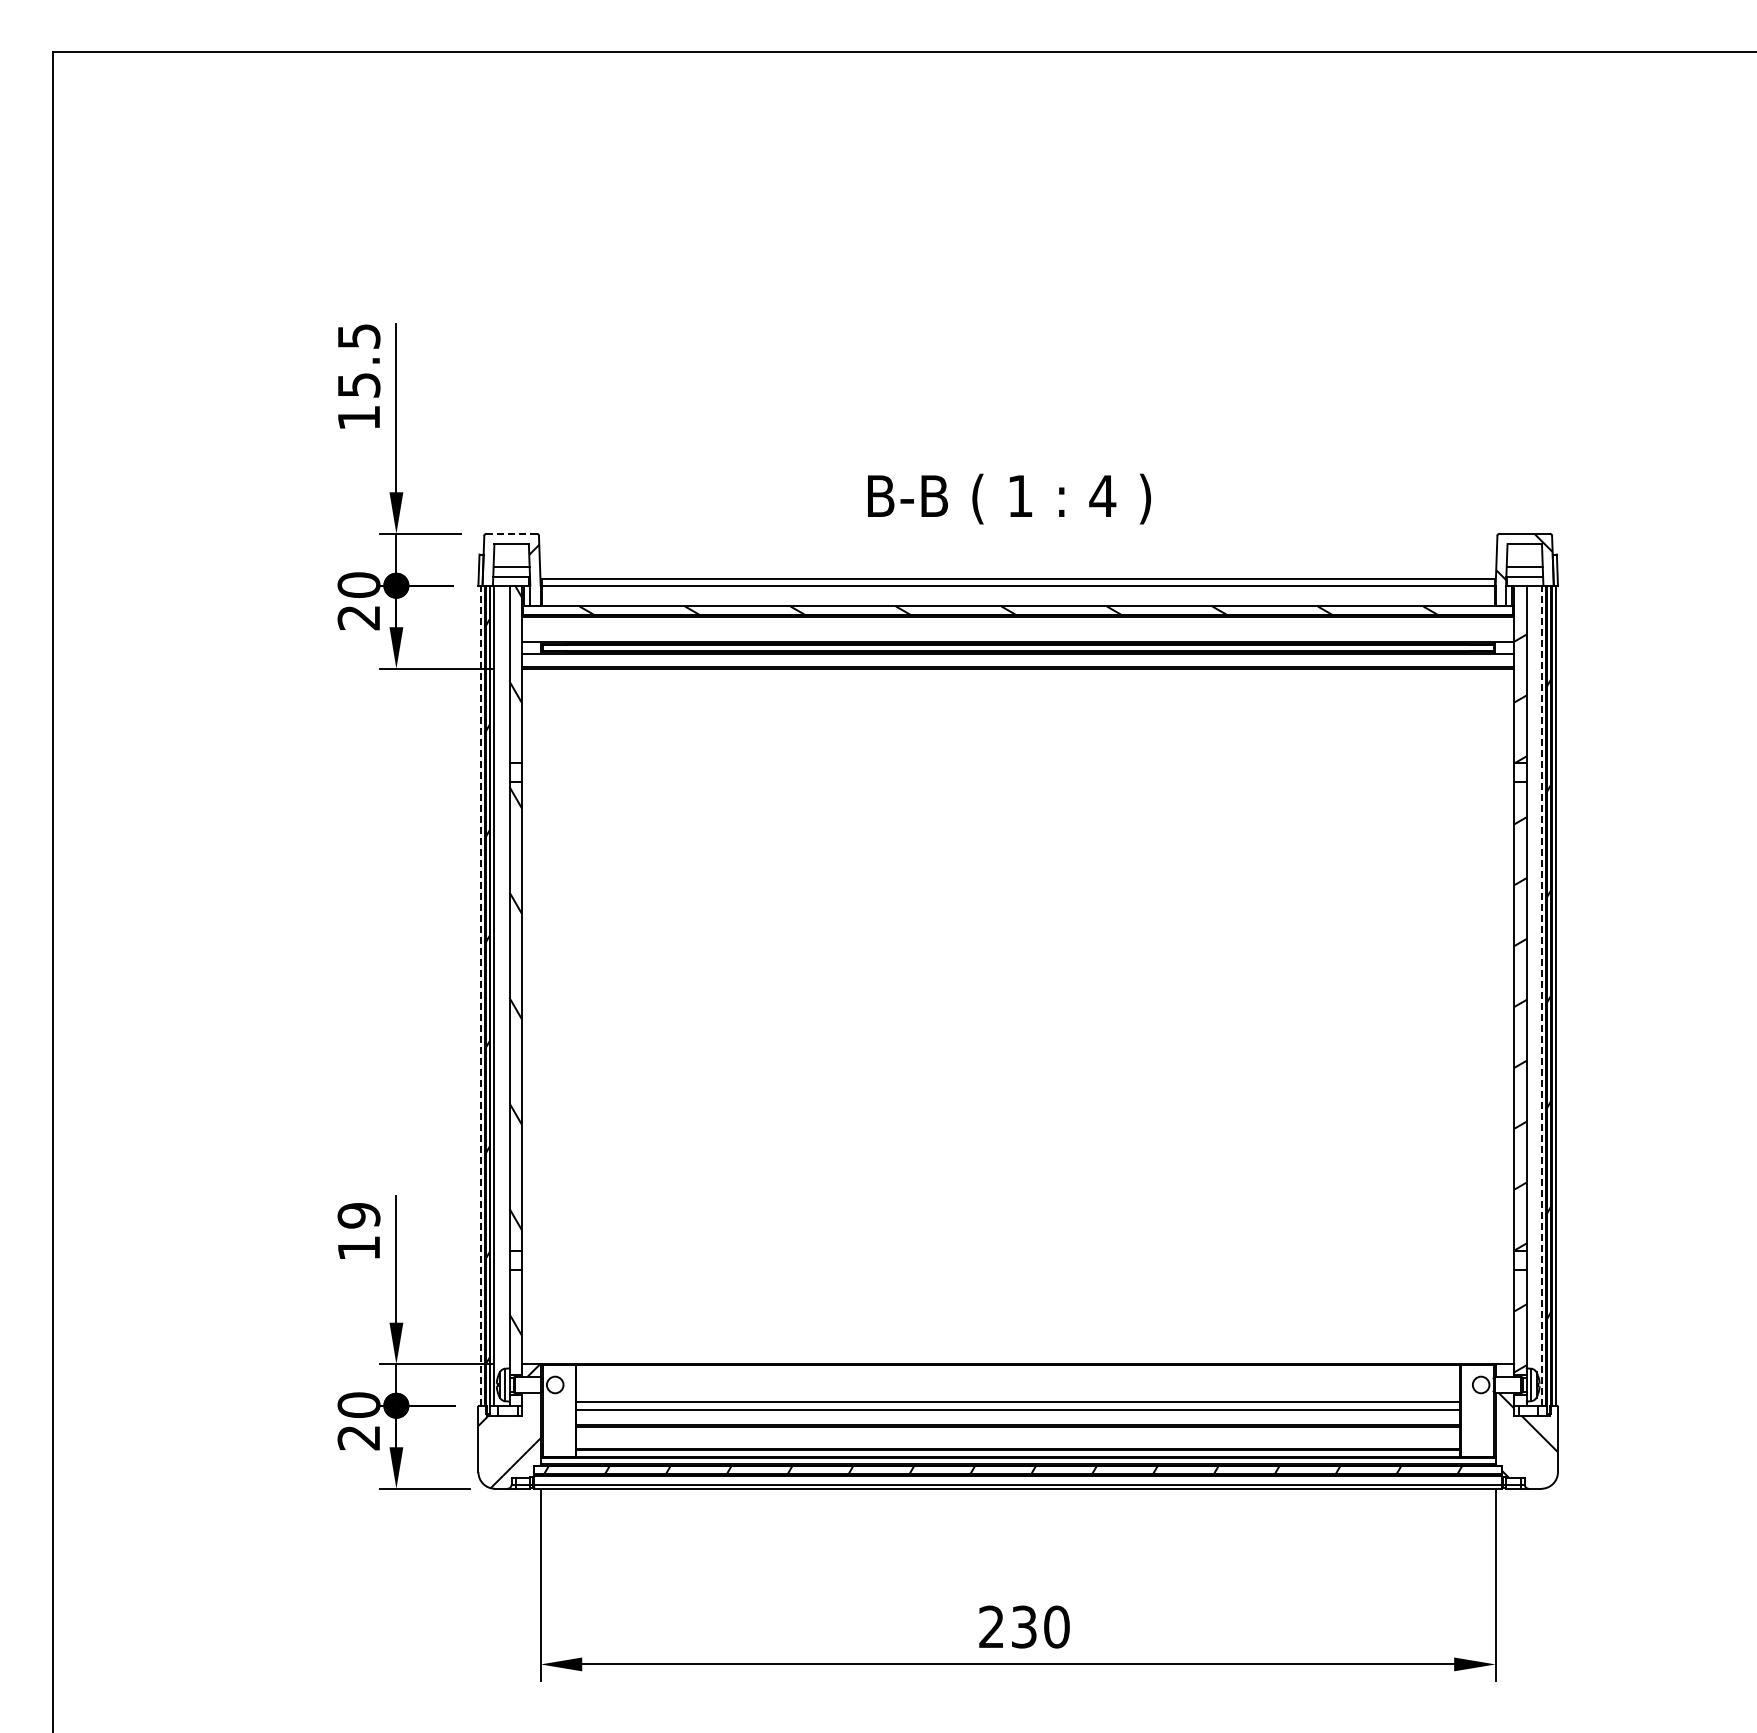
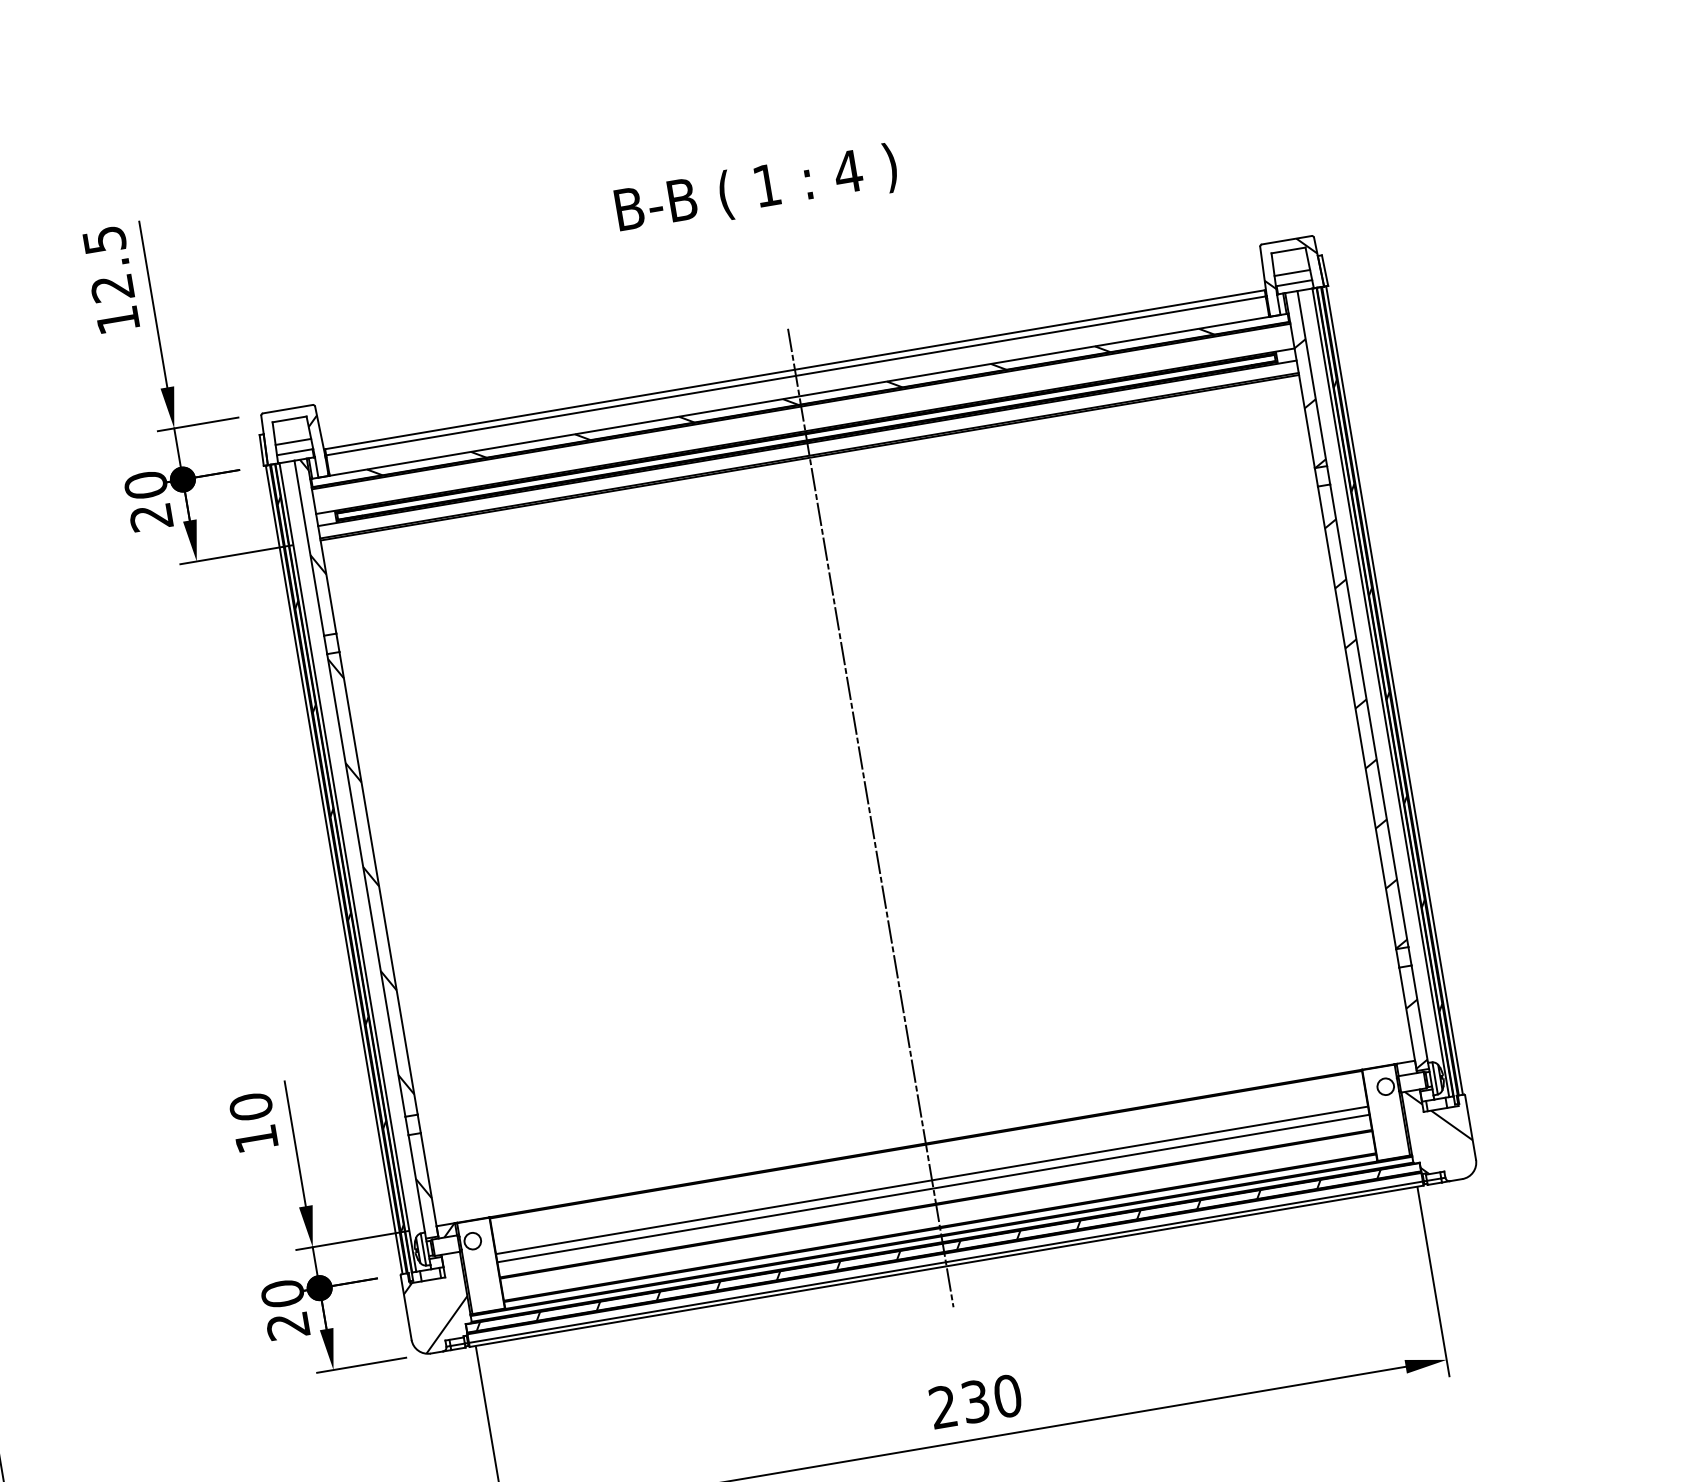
text: (358, 385) -> (112, 288), 15.5 -> 12.5
text: (1009, 498) -> (756, 189), moved
line: (511, 533) -> (287, 408), dashed -> solid
line: (480, 995) -> (334, 869), dashed -> solid
line: (1541, 995) -> (1380, 692), dashed -> solid
line: (1018, 1033) -> (870, 817), added
text: (358, 1215) -> (250, 1106), 19 -> 10

